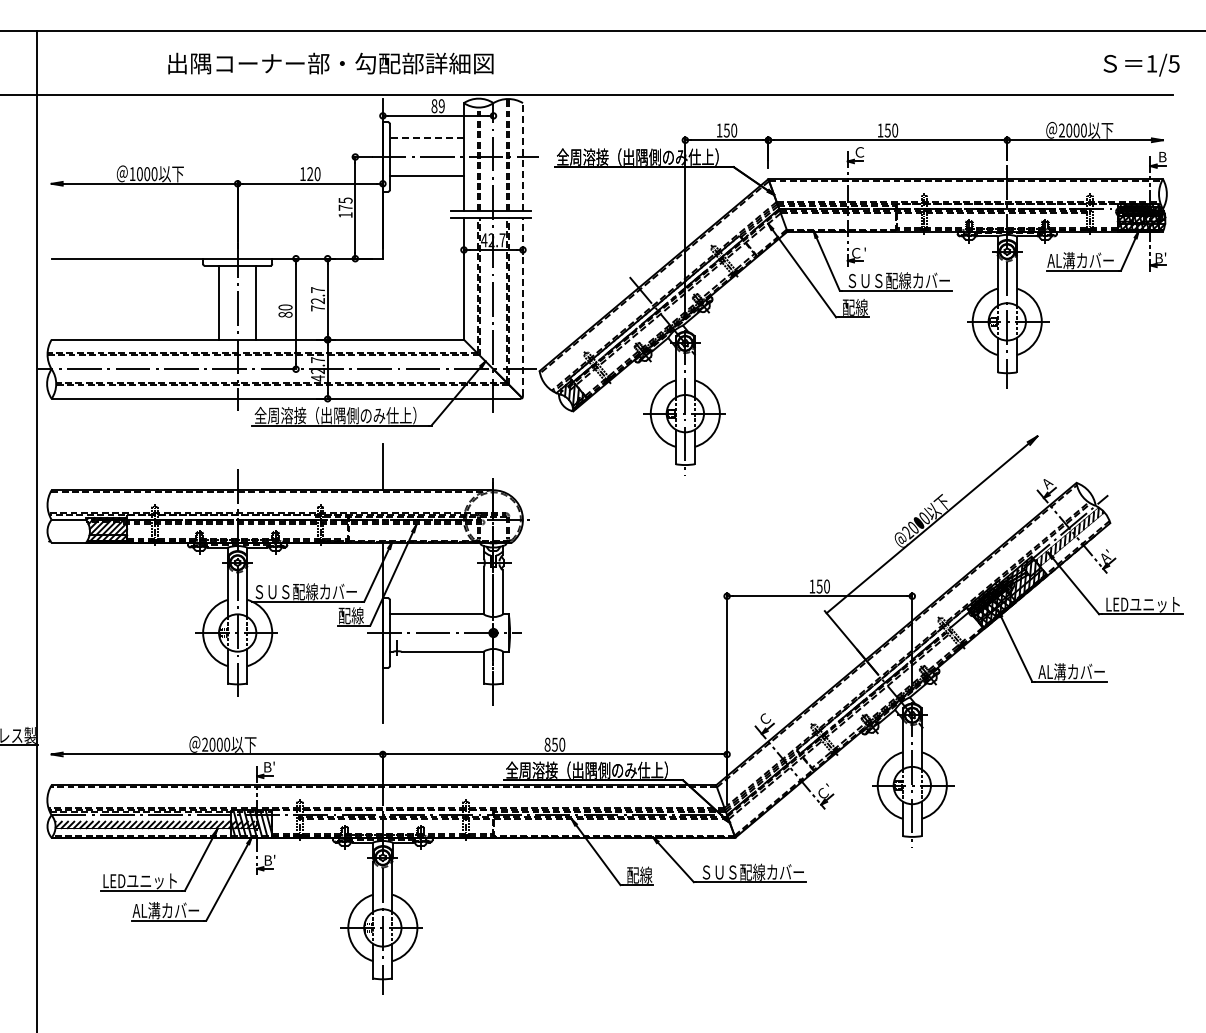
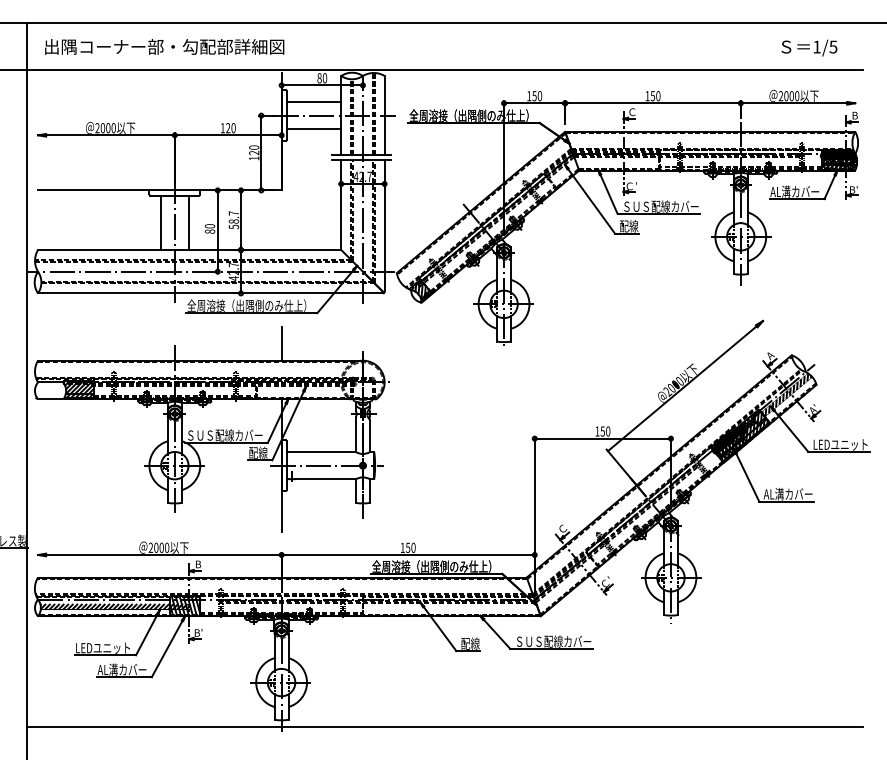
text: (330, 63) -> (164, 46), moved
text: (1141, 64) -> (809, 47), moved
text: (441, 106) -> (324, 78), 89 -> 80
line: (426, 138) -> (313, 102), dashed -> solid
line: (522, 156) -> (384, 115), dashed -> solid
text: (132, 173) -> (97, 127), 1000 -> 2000
text: (345, 203) -> (254, 149), 175 -> 120
text: (318, 304) -> (234, 224), 72.7 -> 58.7
line: (522, 306) -> (384, 225), dashed -> solid
text: (547, 744) -> (402, 547), 850 -> 150
text: (269, 766) -> (198, 563), B' -> B
line: (604, 987) -> (444, 726), added

